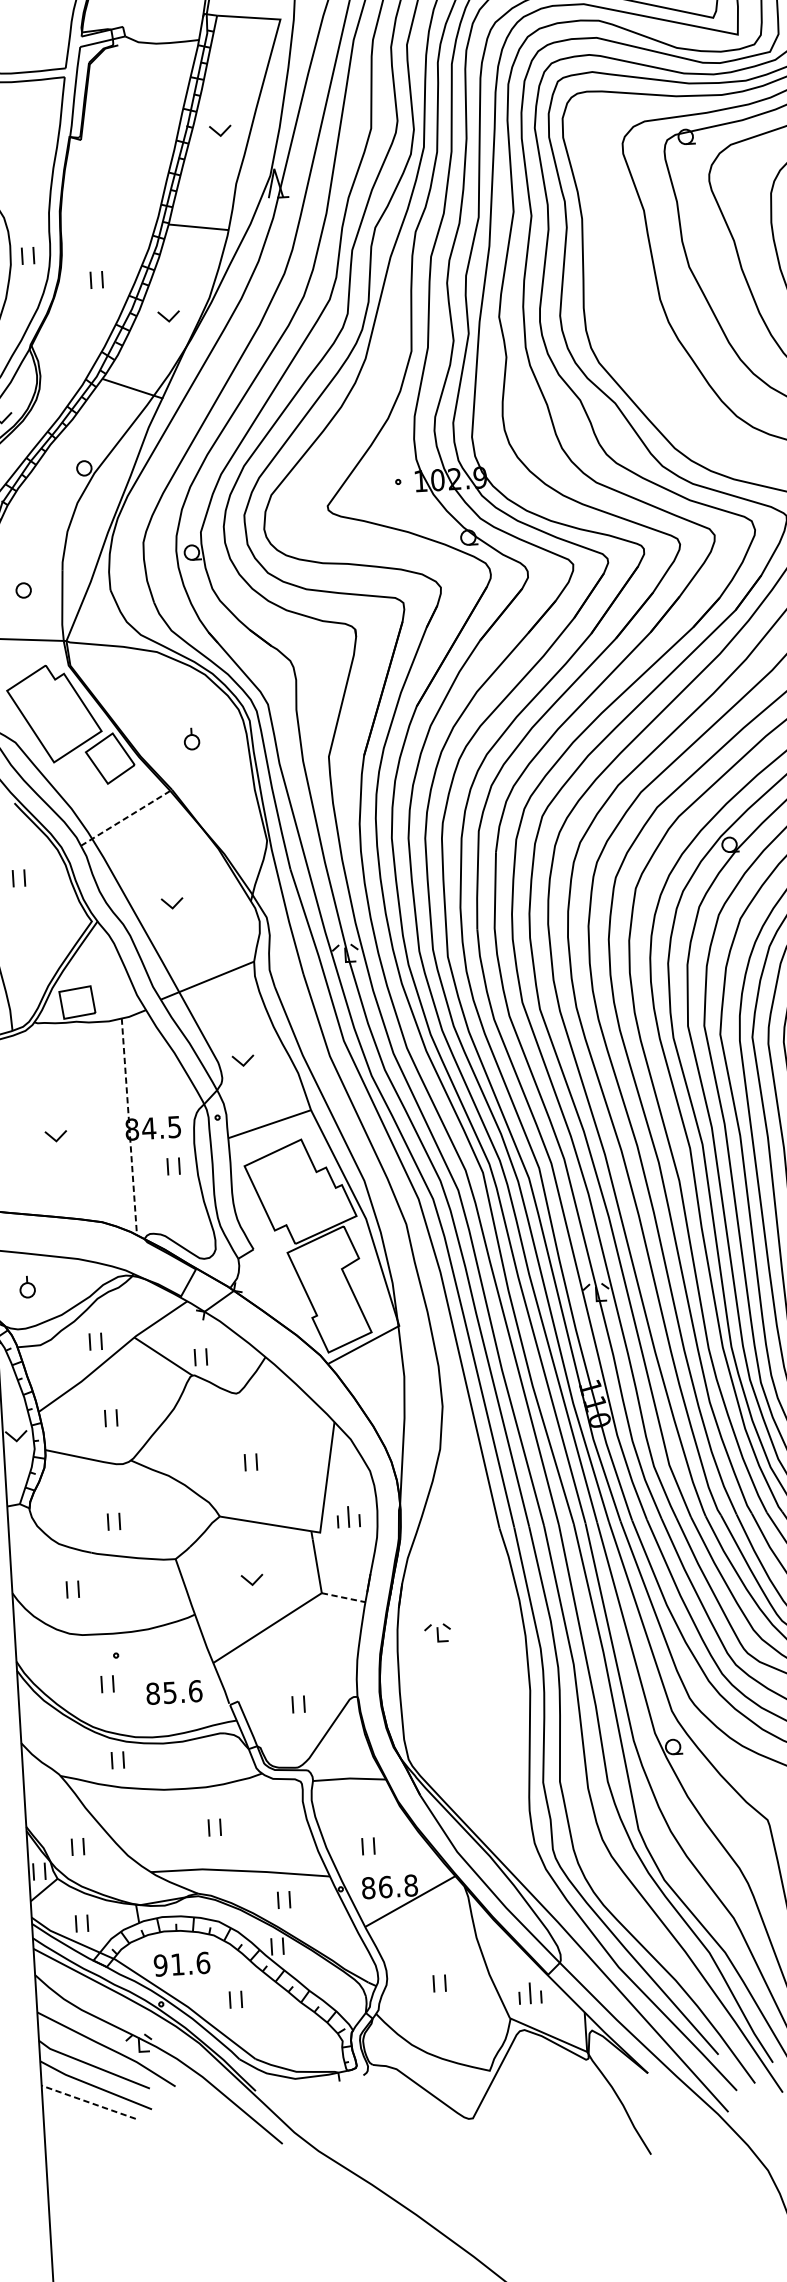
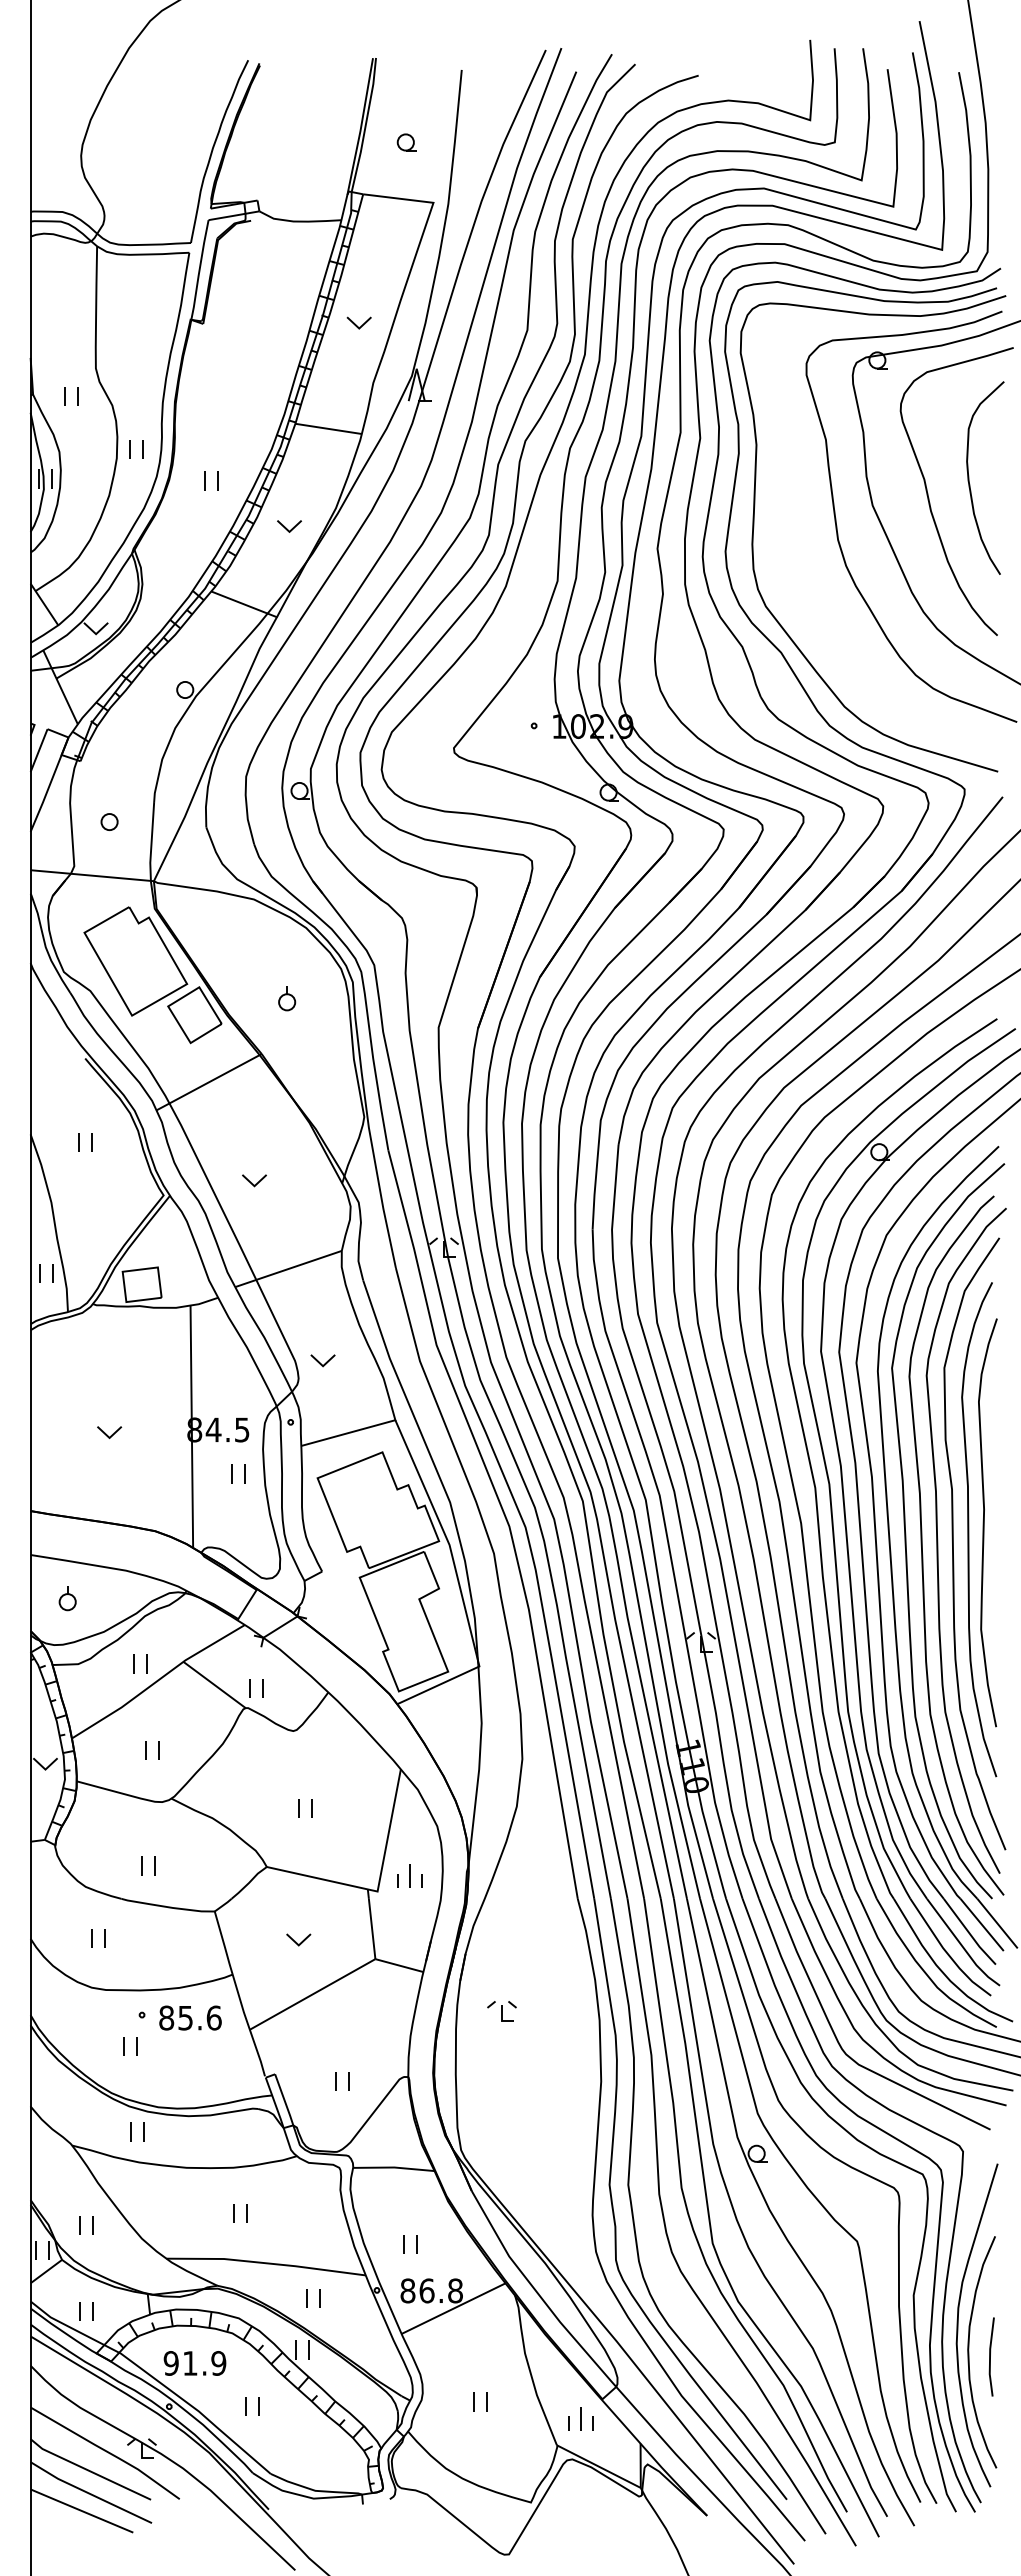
line: (126, 818) -> (209, 1082), dashed -> solid
line: (129, 1127) -> (191, 1427), dashed -> solid
line: (343, 1597) -> (399, 1965), dashed -> solid
text: (174, 1692) -> (190, 2017), moved
text: (202, 1963) -> (218, 2363), 91.6 -> 91.9
line: (87, 2101) -> (80, 2510), dashed -> solid

